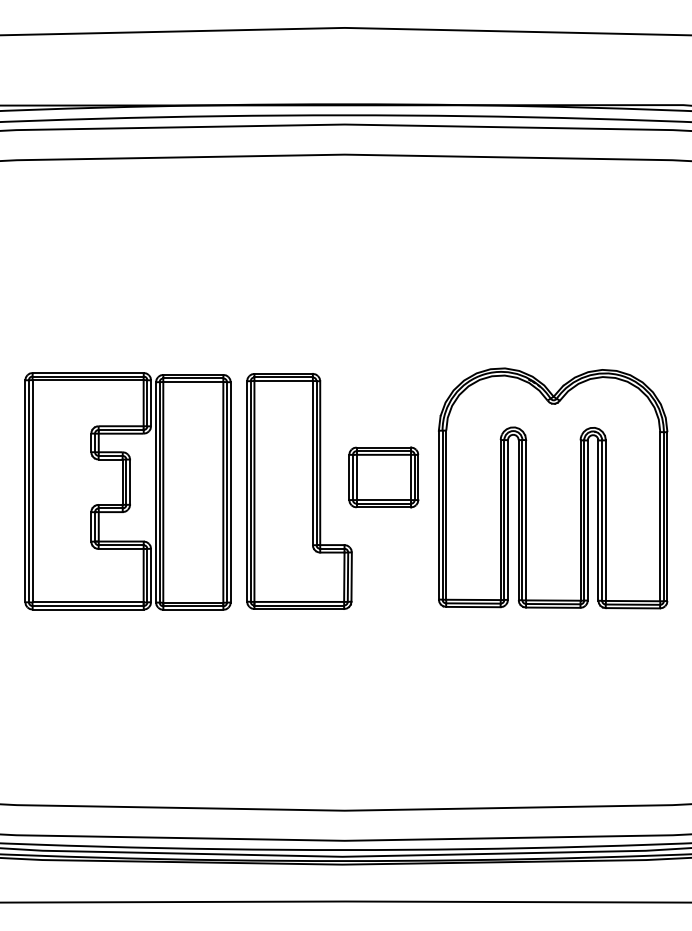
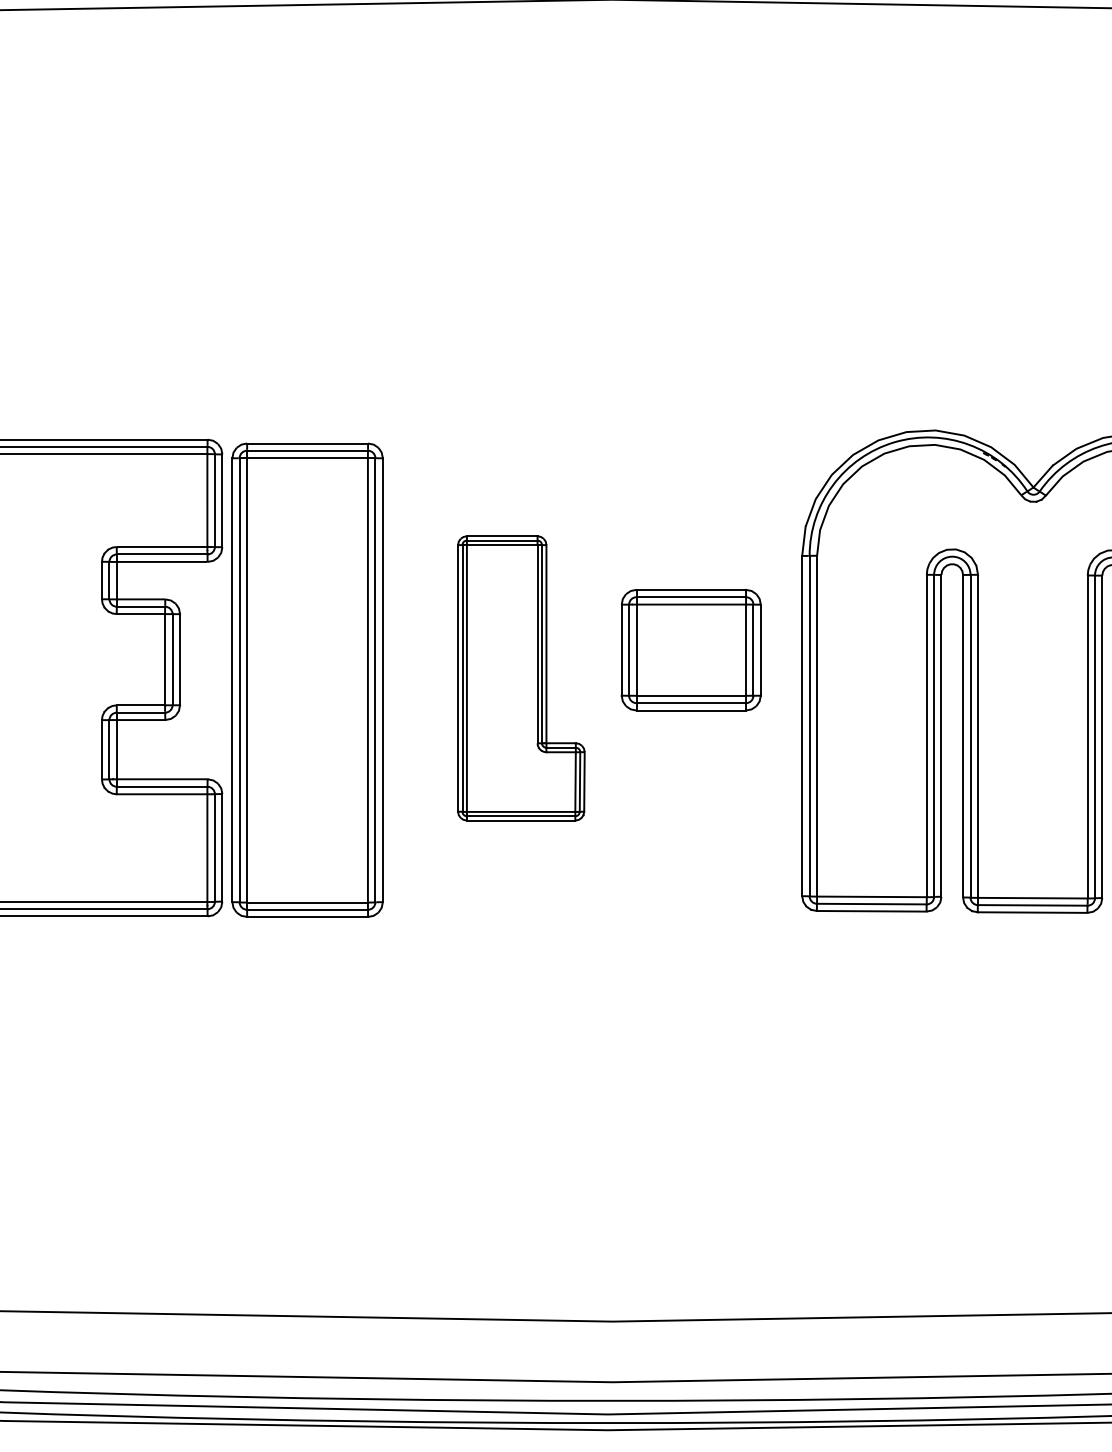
part: (299, 491) -> (521, 678), size x0.6

